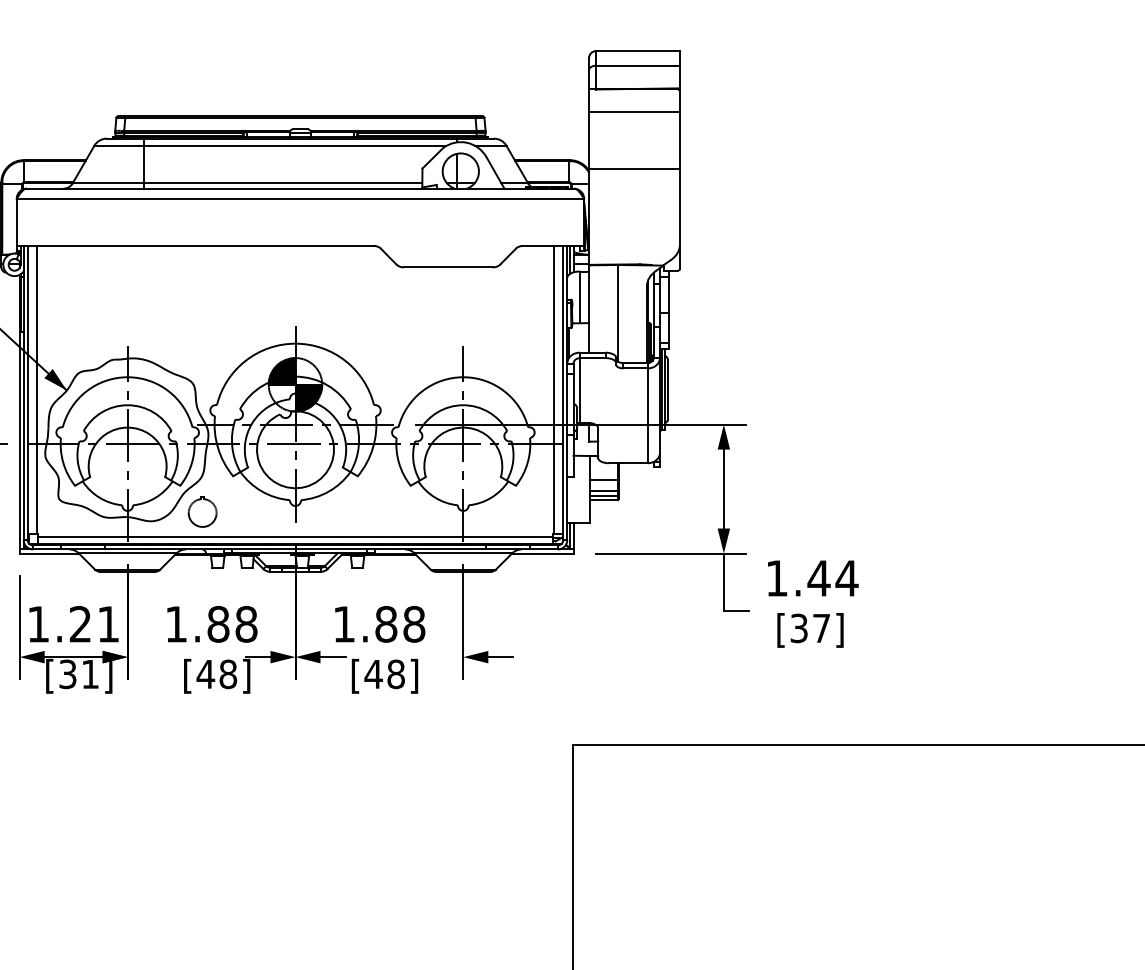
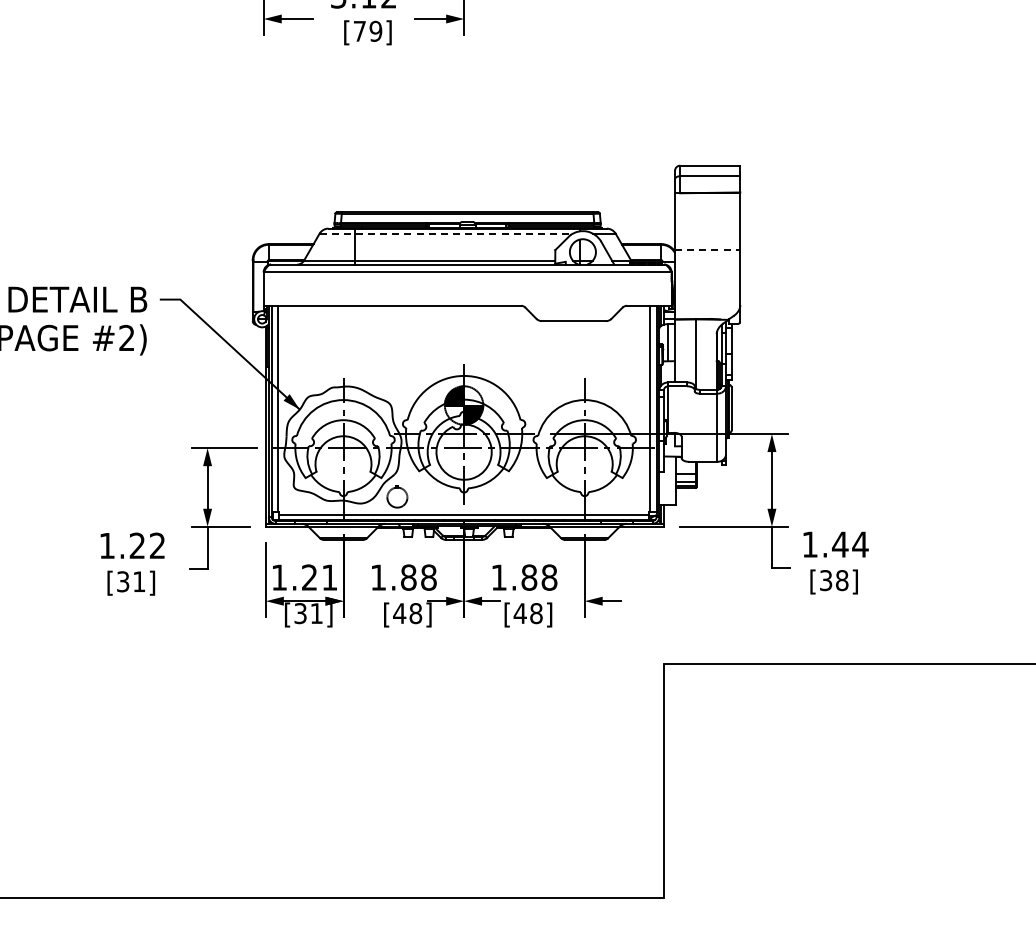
line: (634, 112) -> (707, 209), removed
line: (270, 145) -> (446, 233), solid -> dashed
line: (634, 169) -> (707, 250), solid -> dashed
text: (822, 628) -> (842, 580), [37] -> [38]

